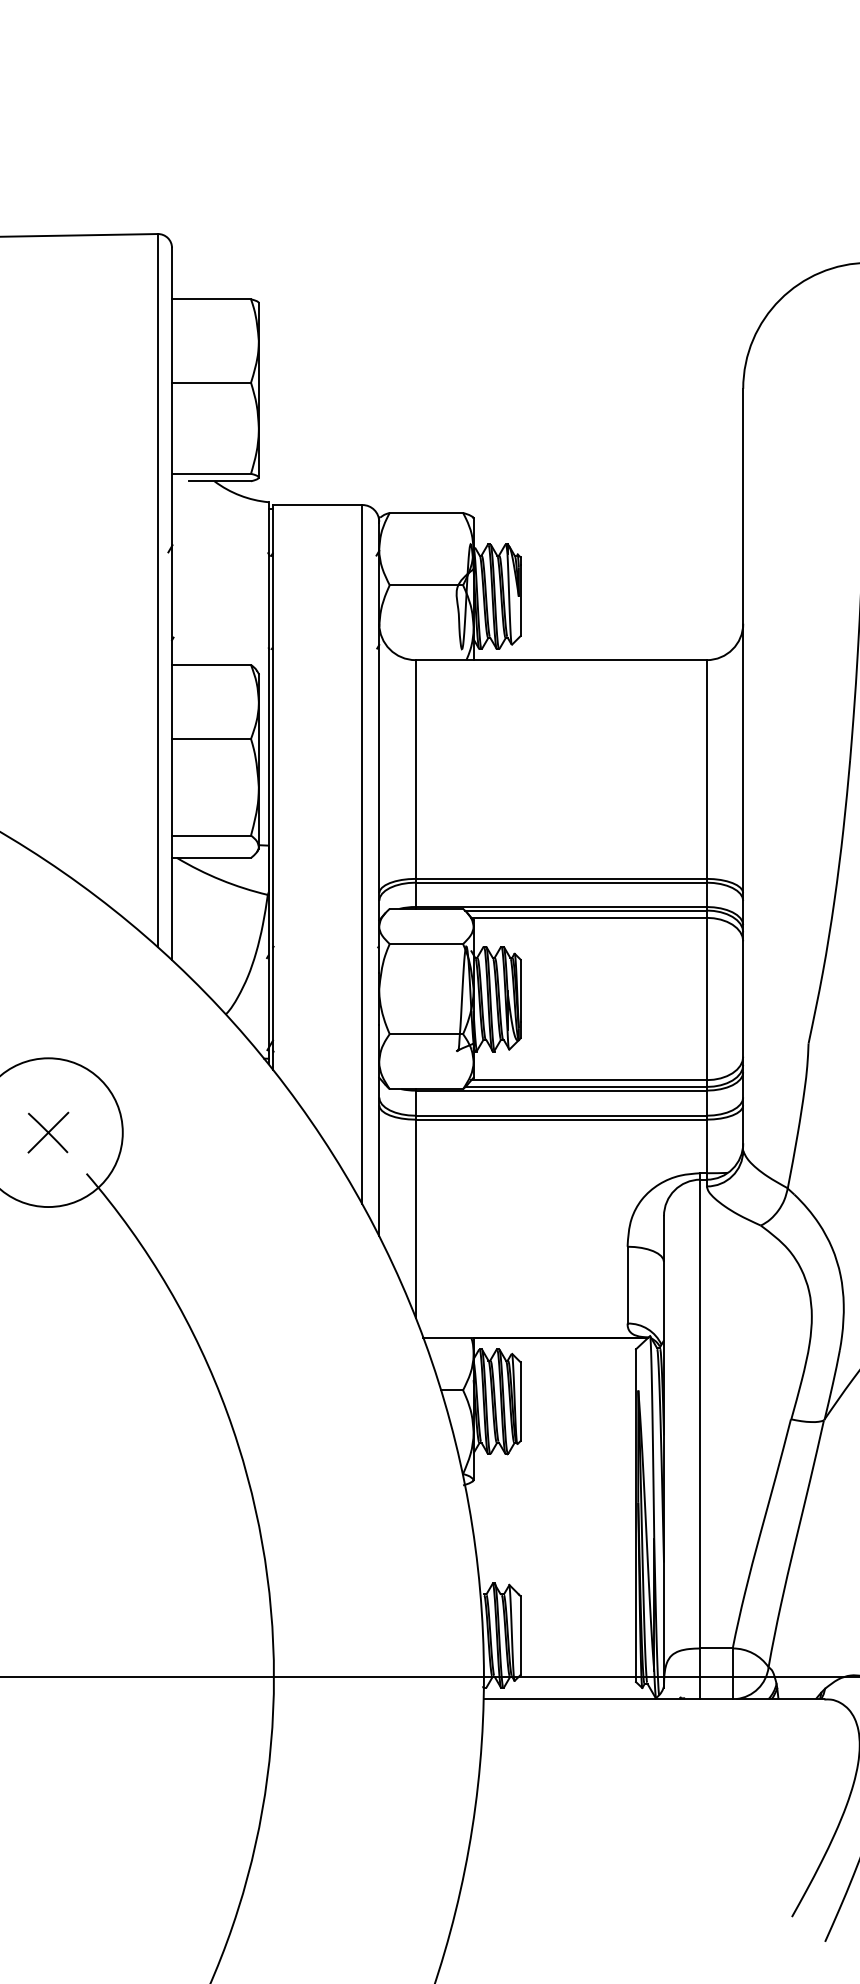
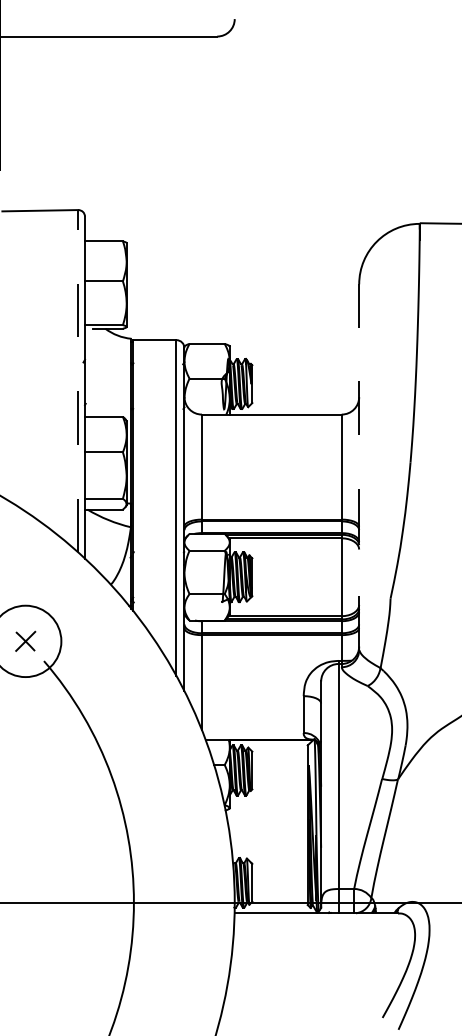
line: (158, 589) -> (78, 380), solid -> dashed
line: (743, 770) -> (359, 467), solid -> dashed

